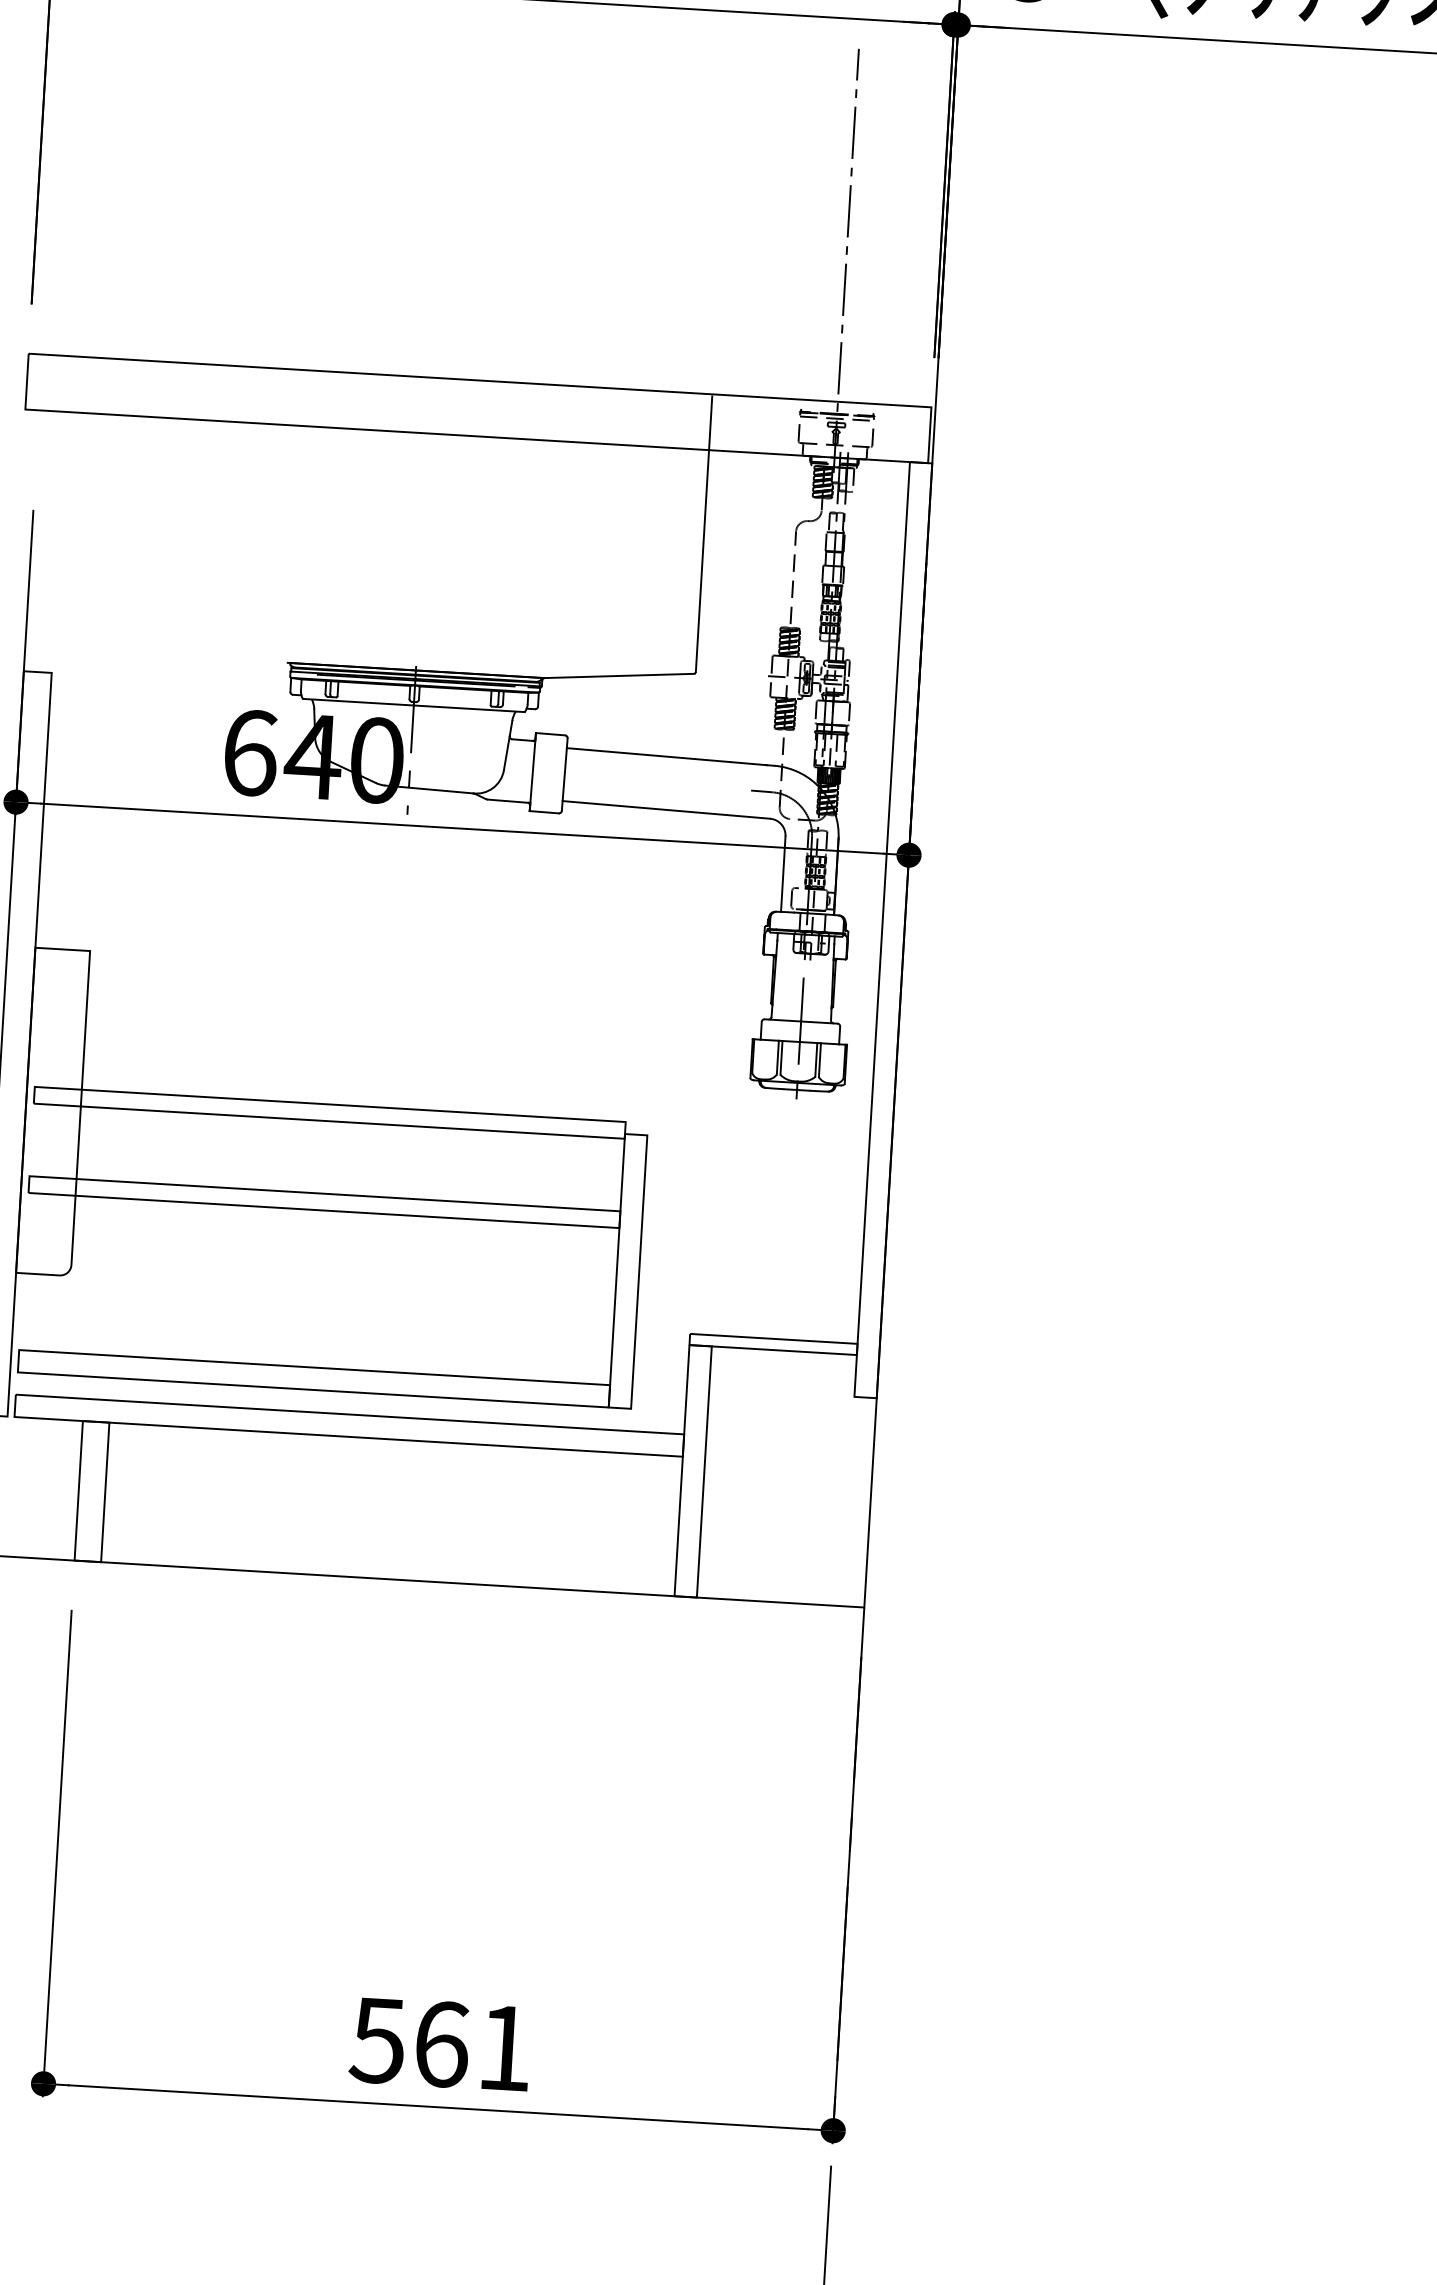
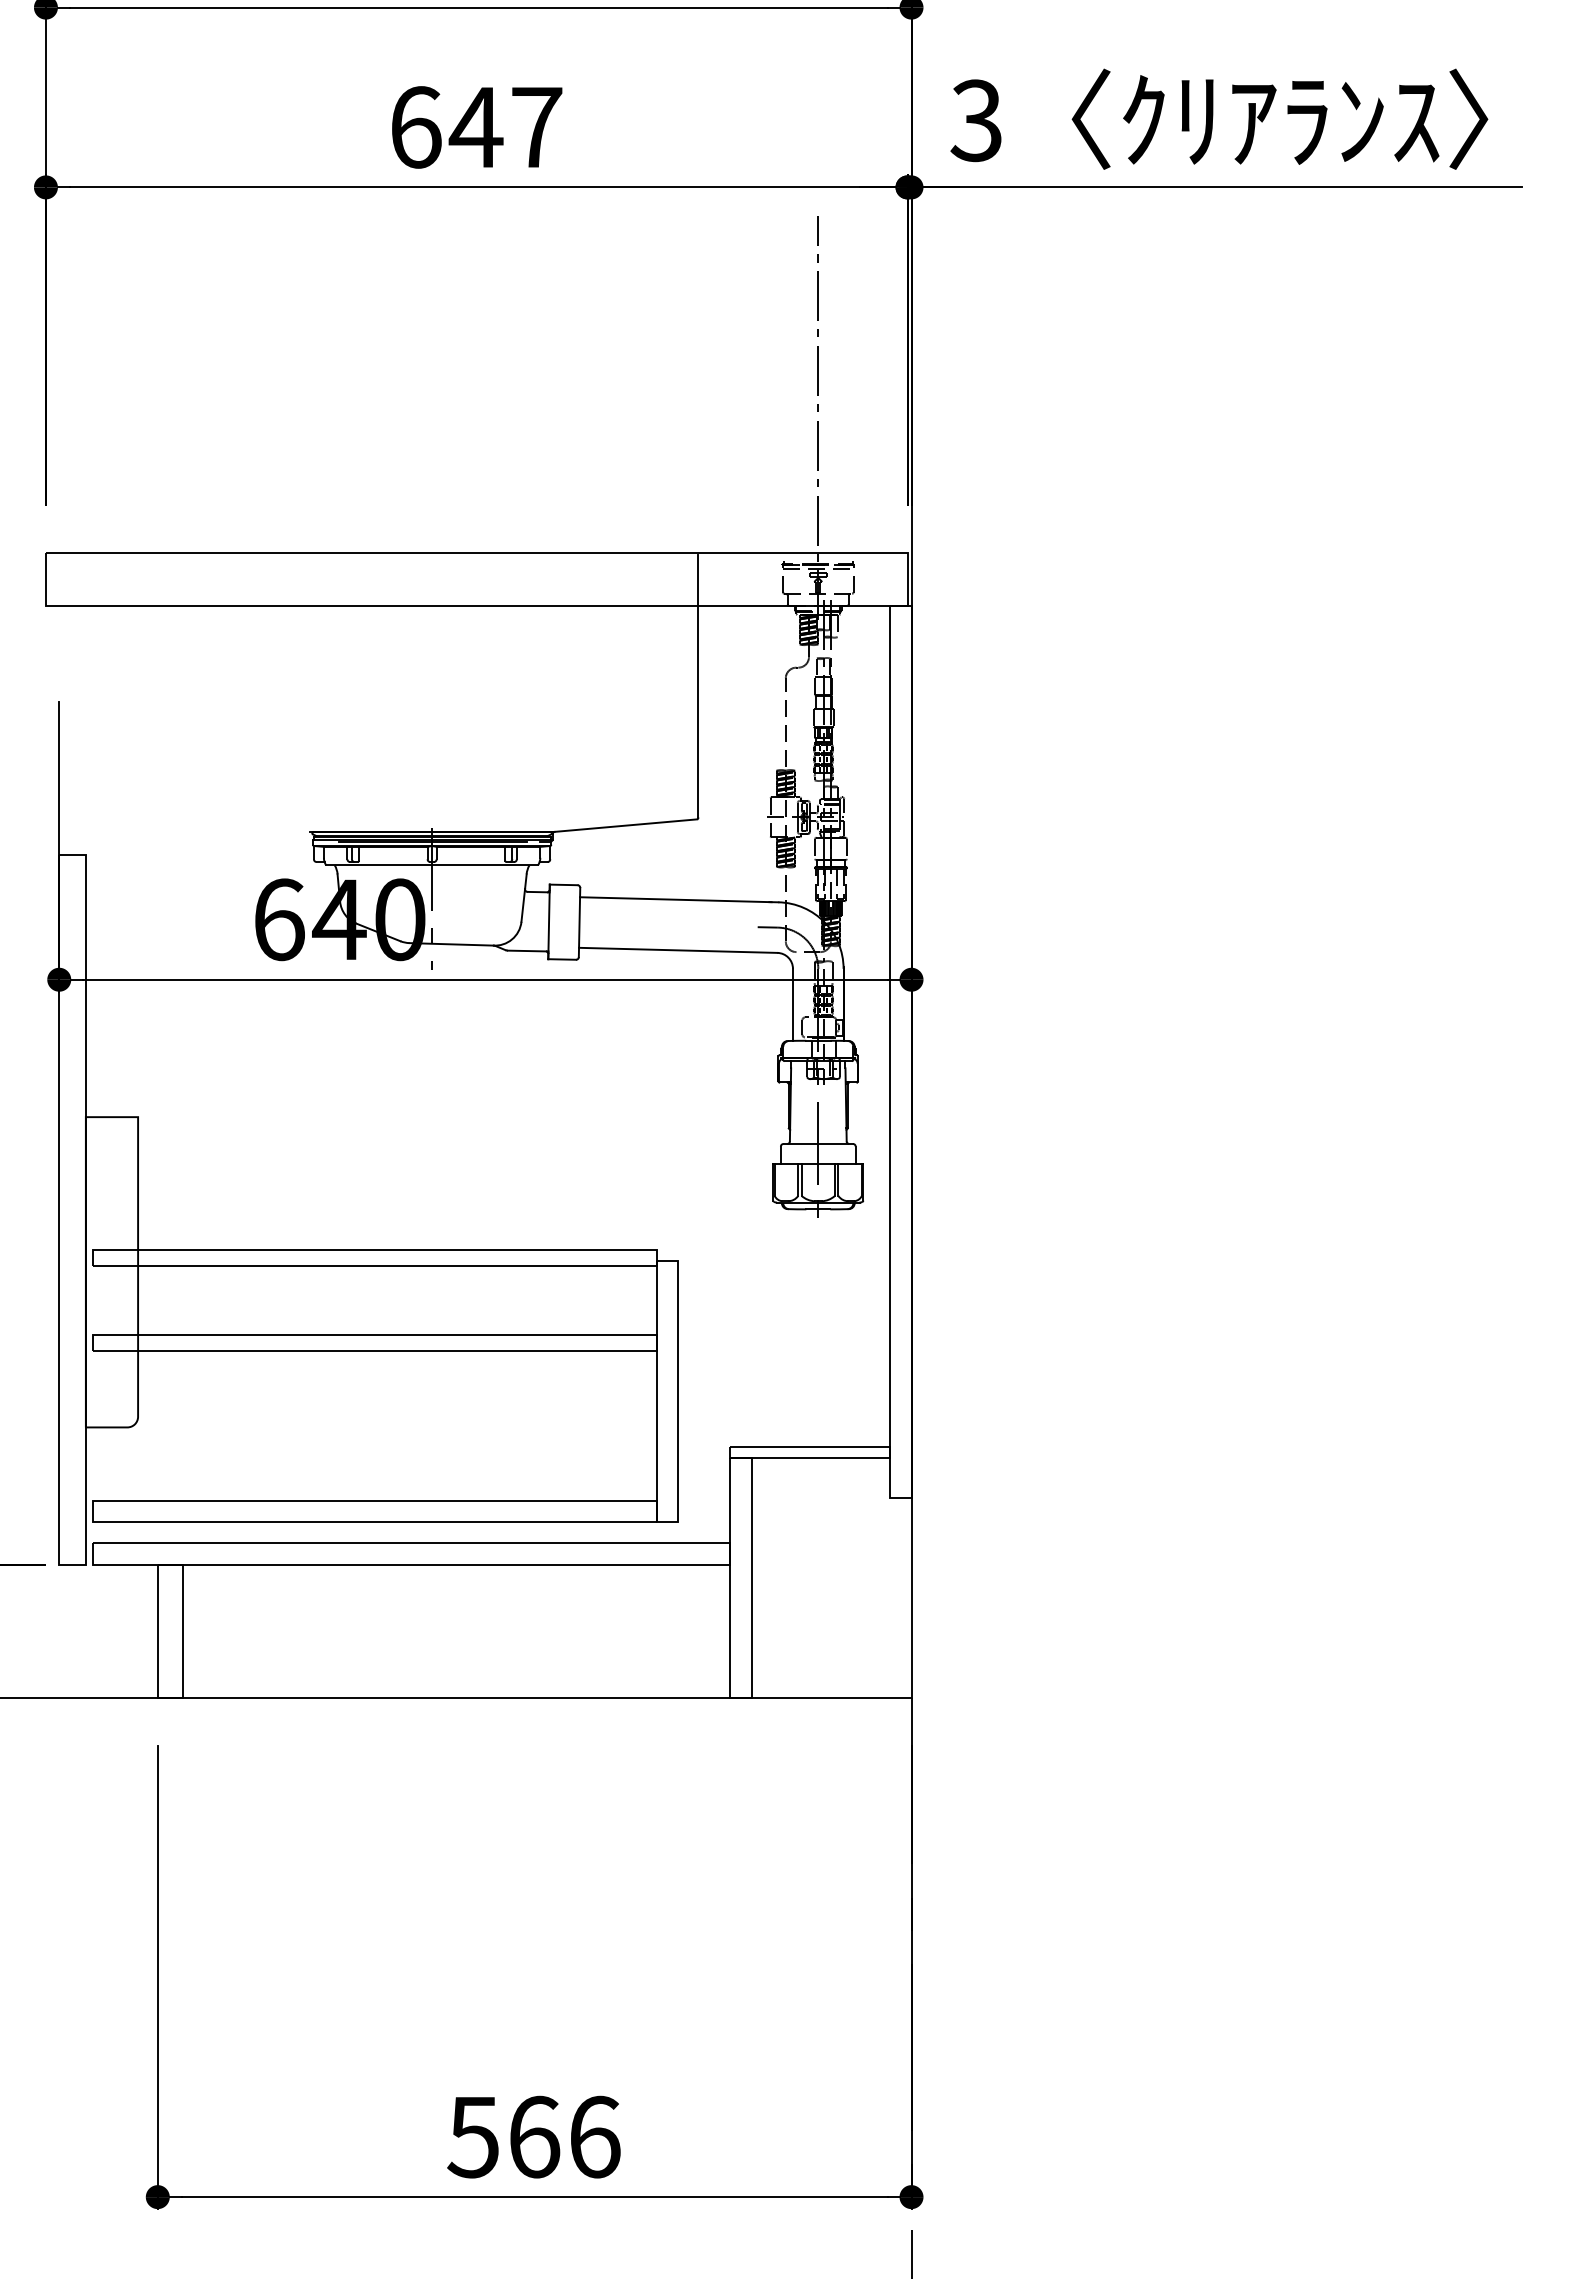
text: (505, 2047) -> (595, 2136), 561 -> 566

